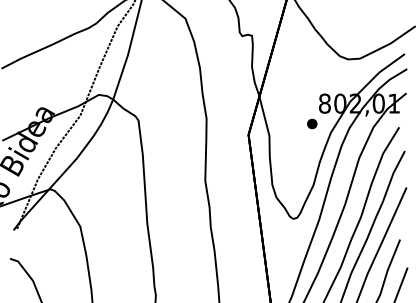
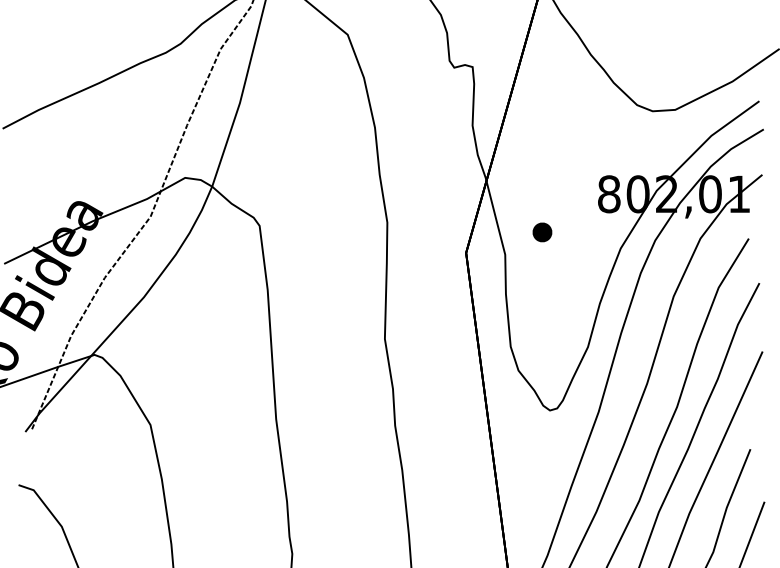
part: (312, 123) -> (542, 231), moved

